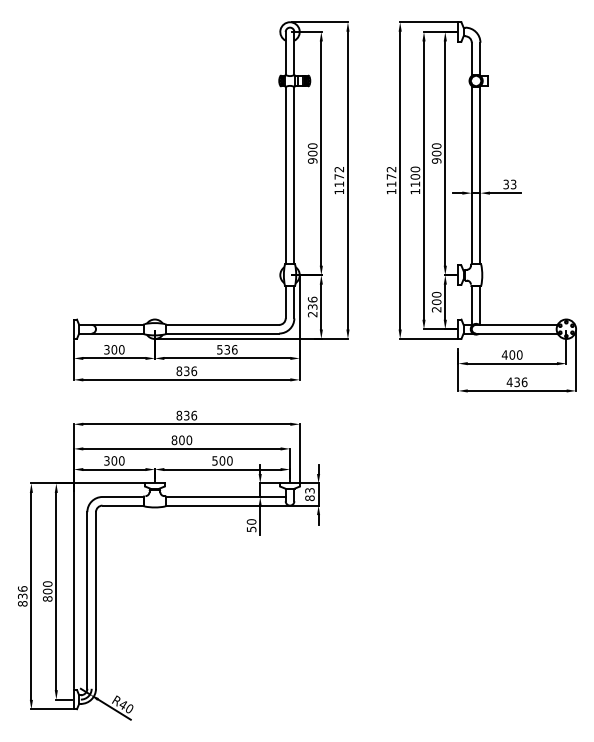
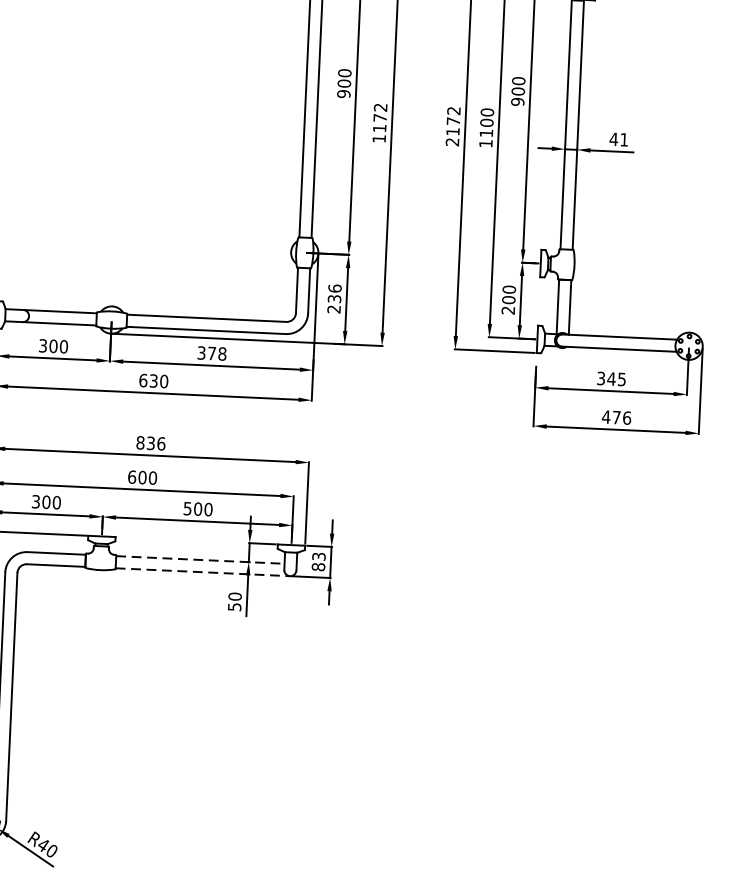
text: (509, 184) -> (618, 139), 33 -> 41
text: (391, 191) -> (452, 141), 1172 -> 2172
text: (227, 349) -> (212, 353), 536 -> 378
text: (511, 354) -> (610, 378), 400 -> 345
text: (186, 370) -> (153, 379), 836 -> 630
text: (516, 382) -> (615, 417), 436 -> 476
text: (174, 439) -> (132, 476), 800 -> 600
line: (225, 496) -> (200, 559), solid -> dashed
line: (228, 505) -> (203, 572), solid -> dashed

